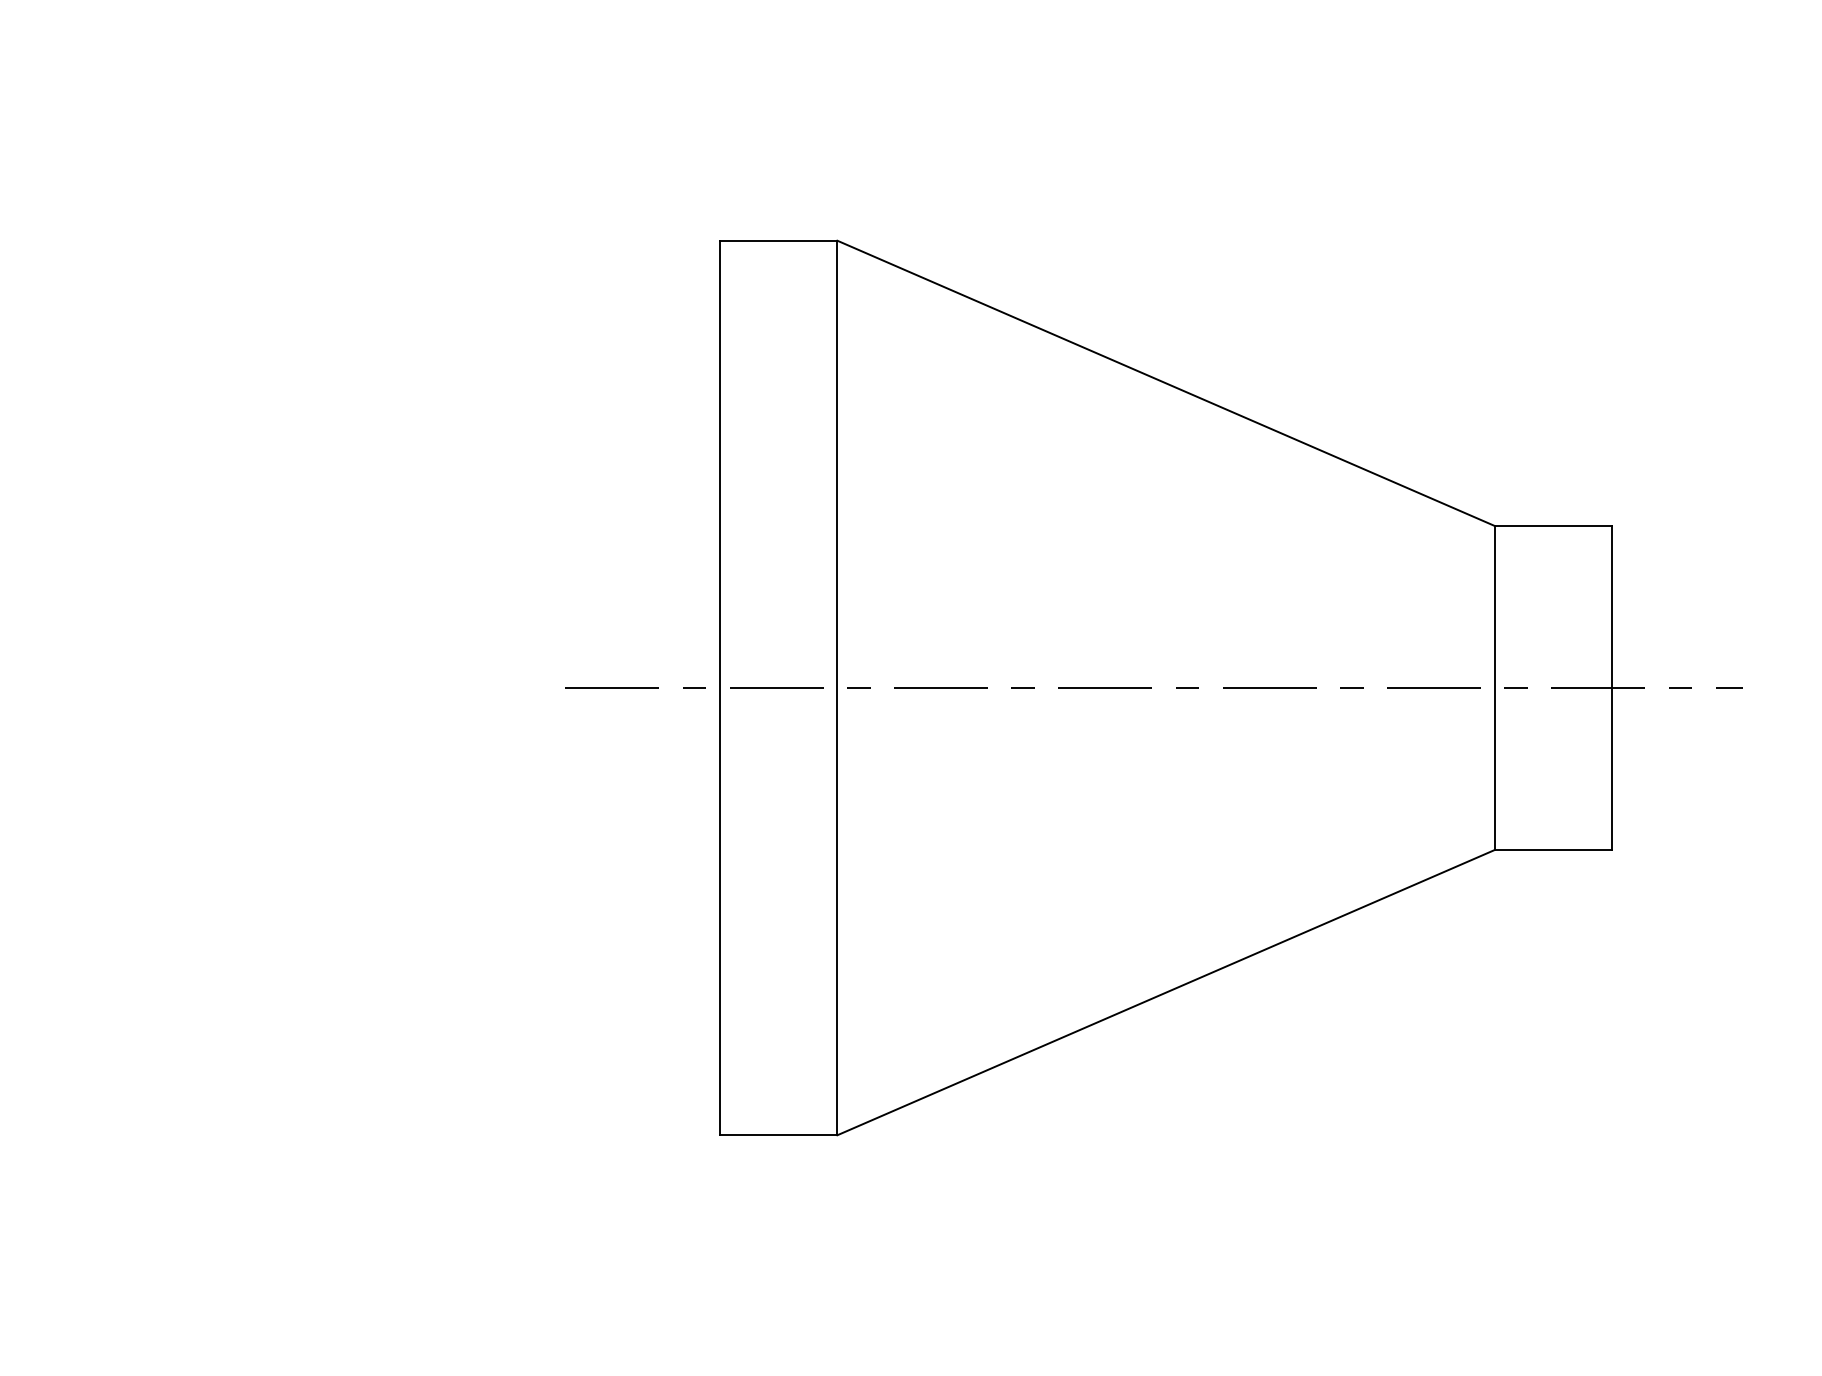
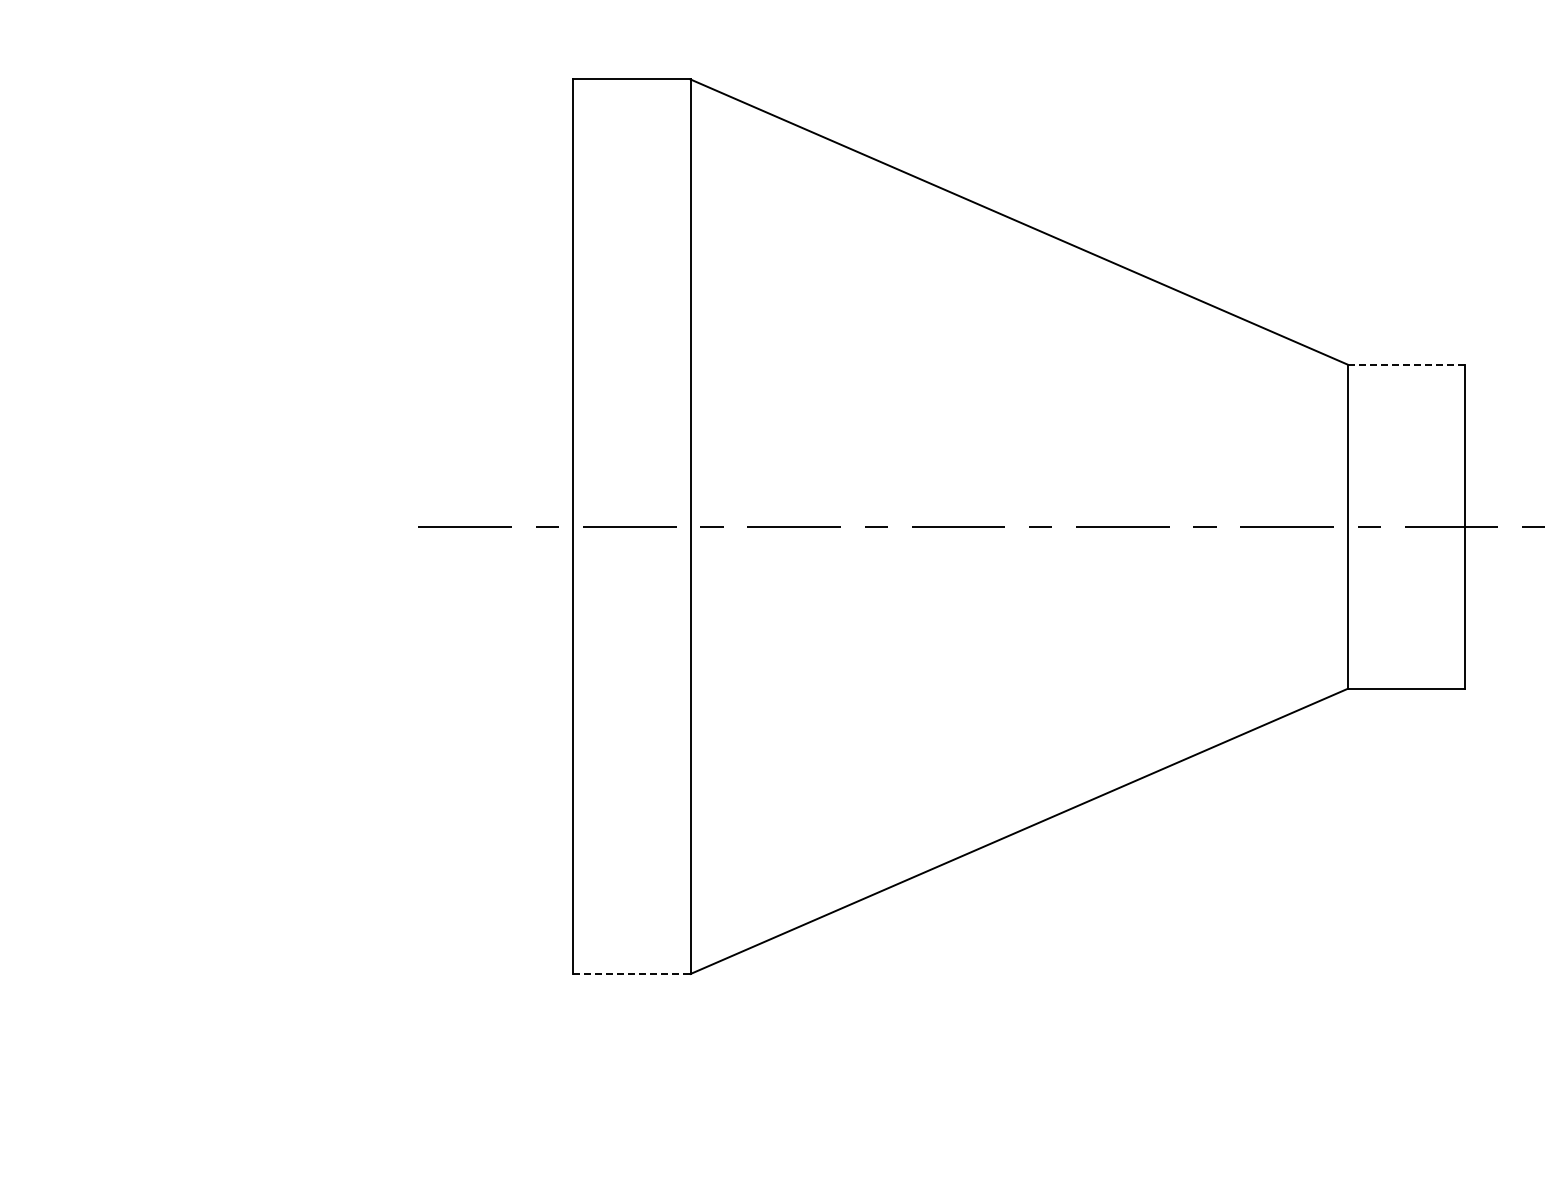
line: (1553, 526) -> (1406, 365), solid -> dashed
line: (778, 1135) -> (631, 974), solid -> dashed

